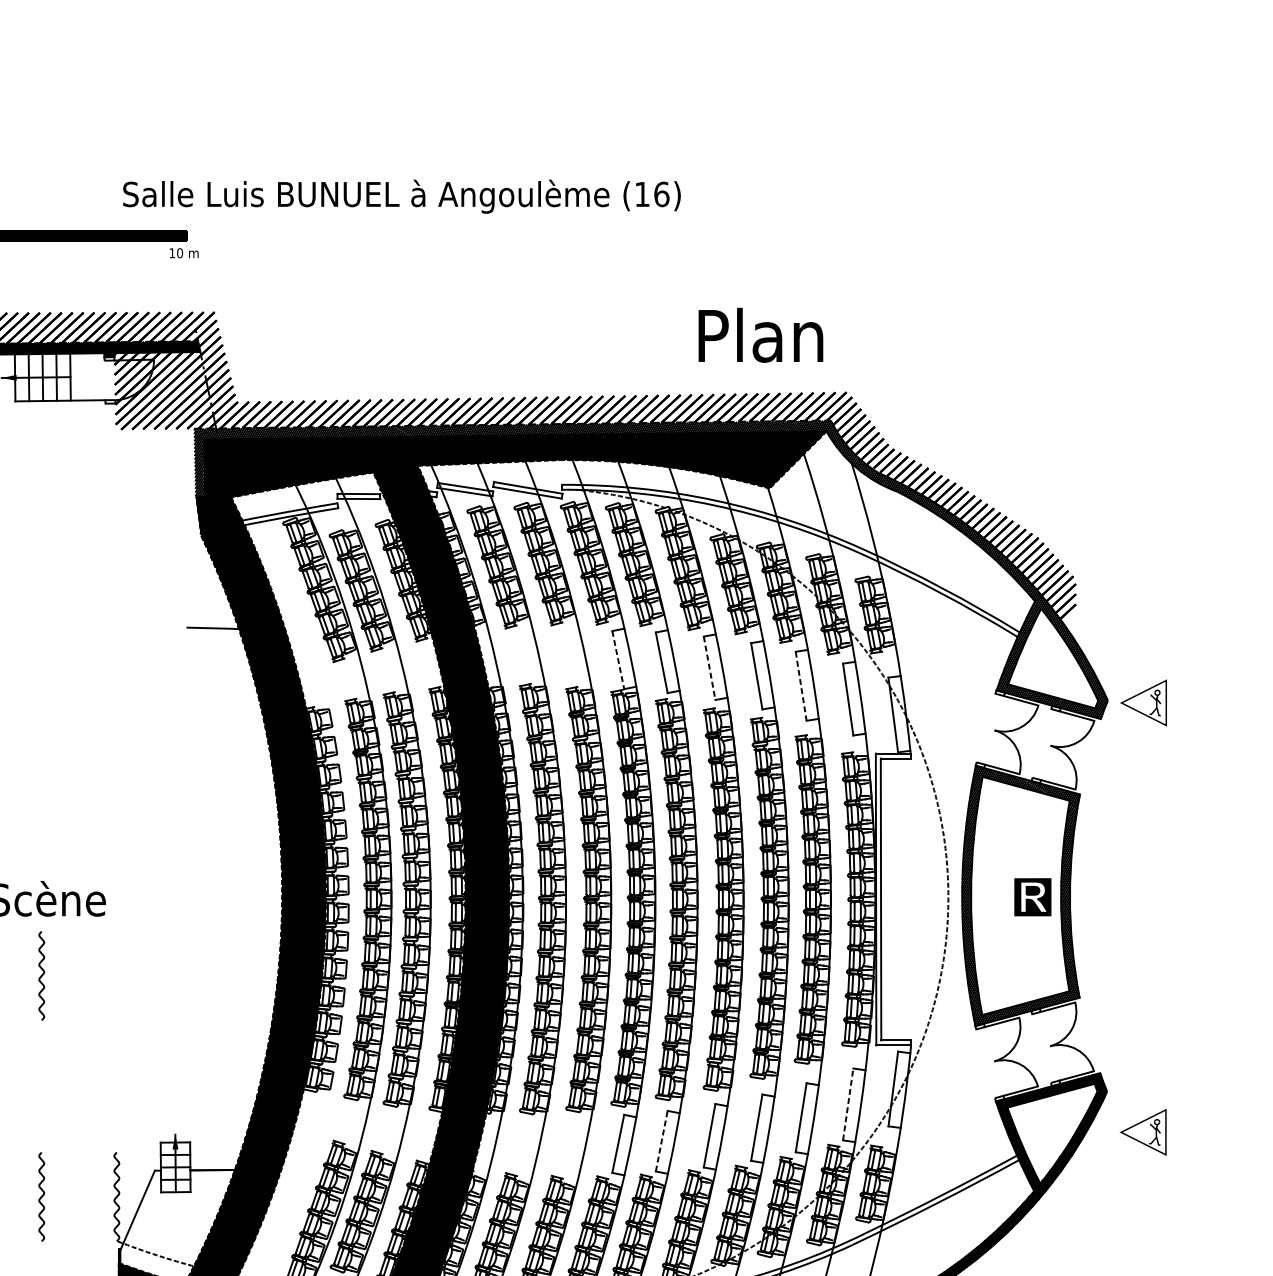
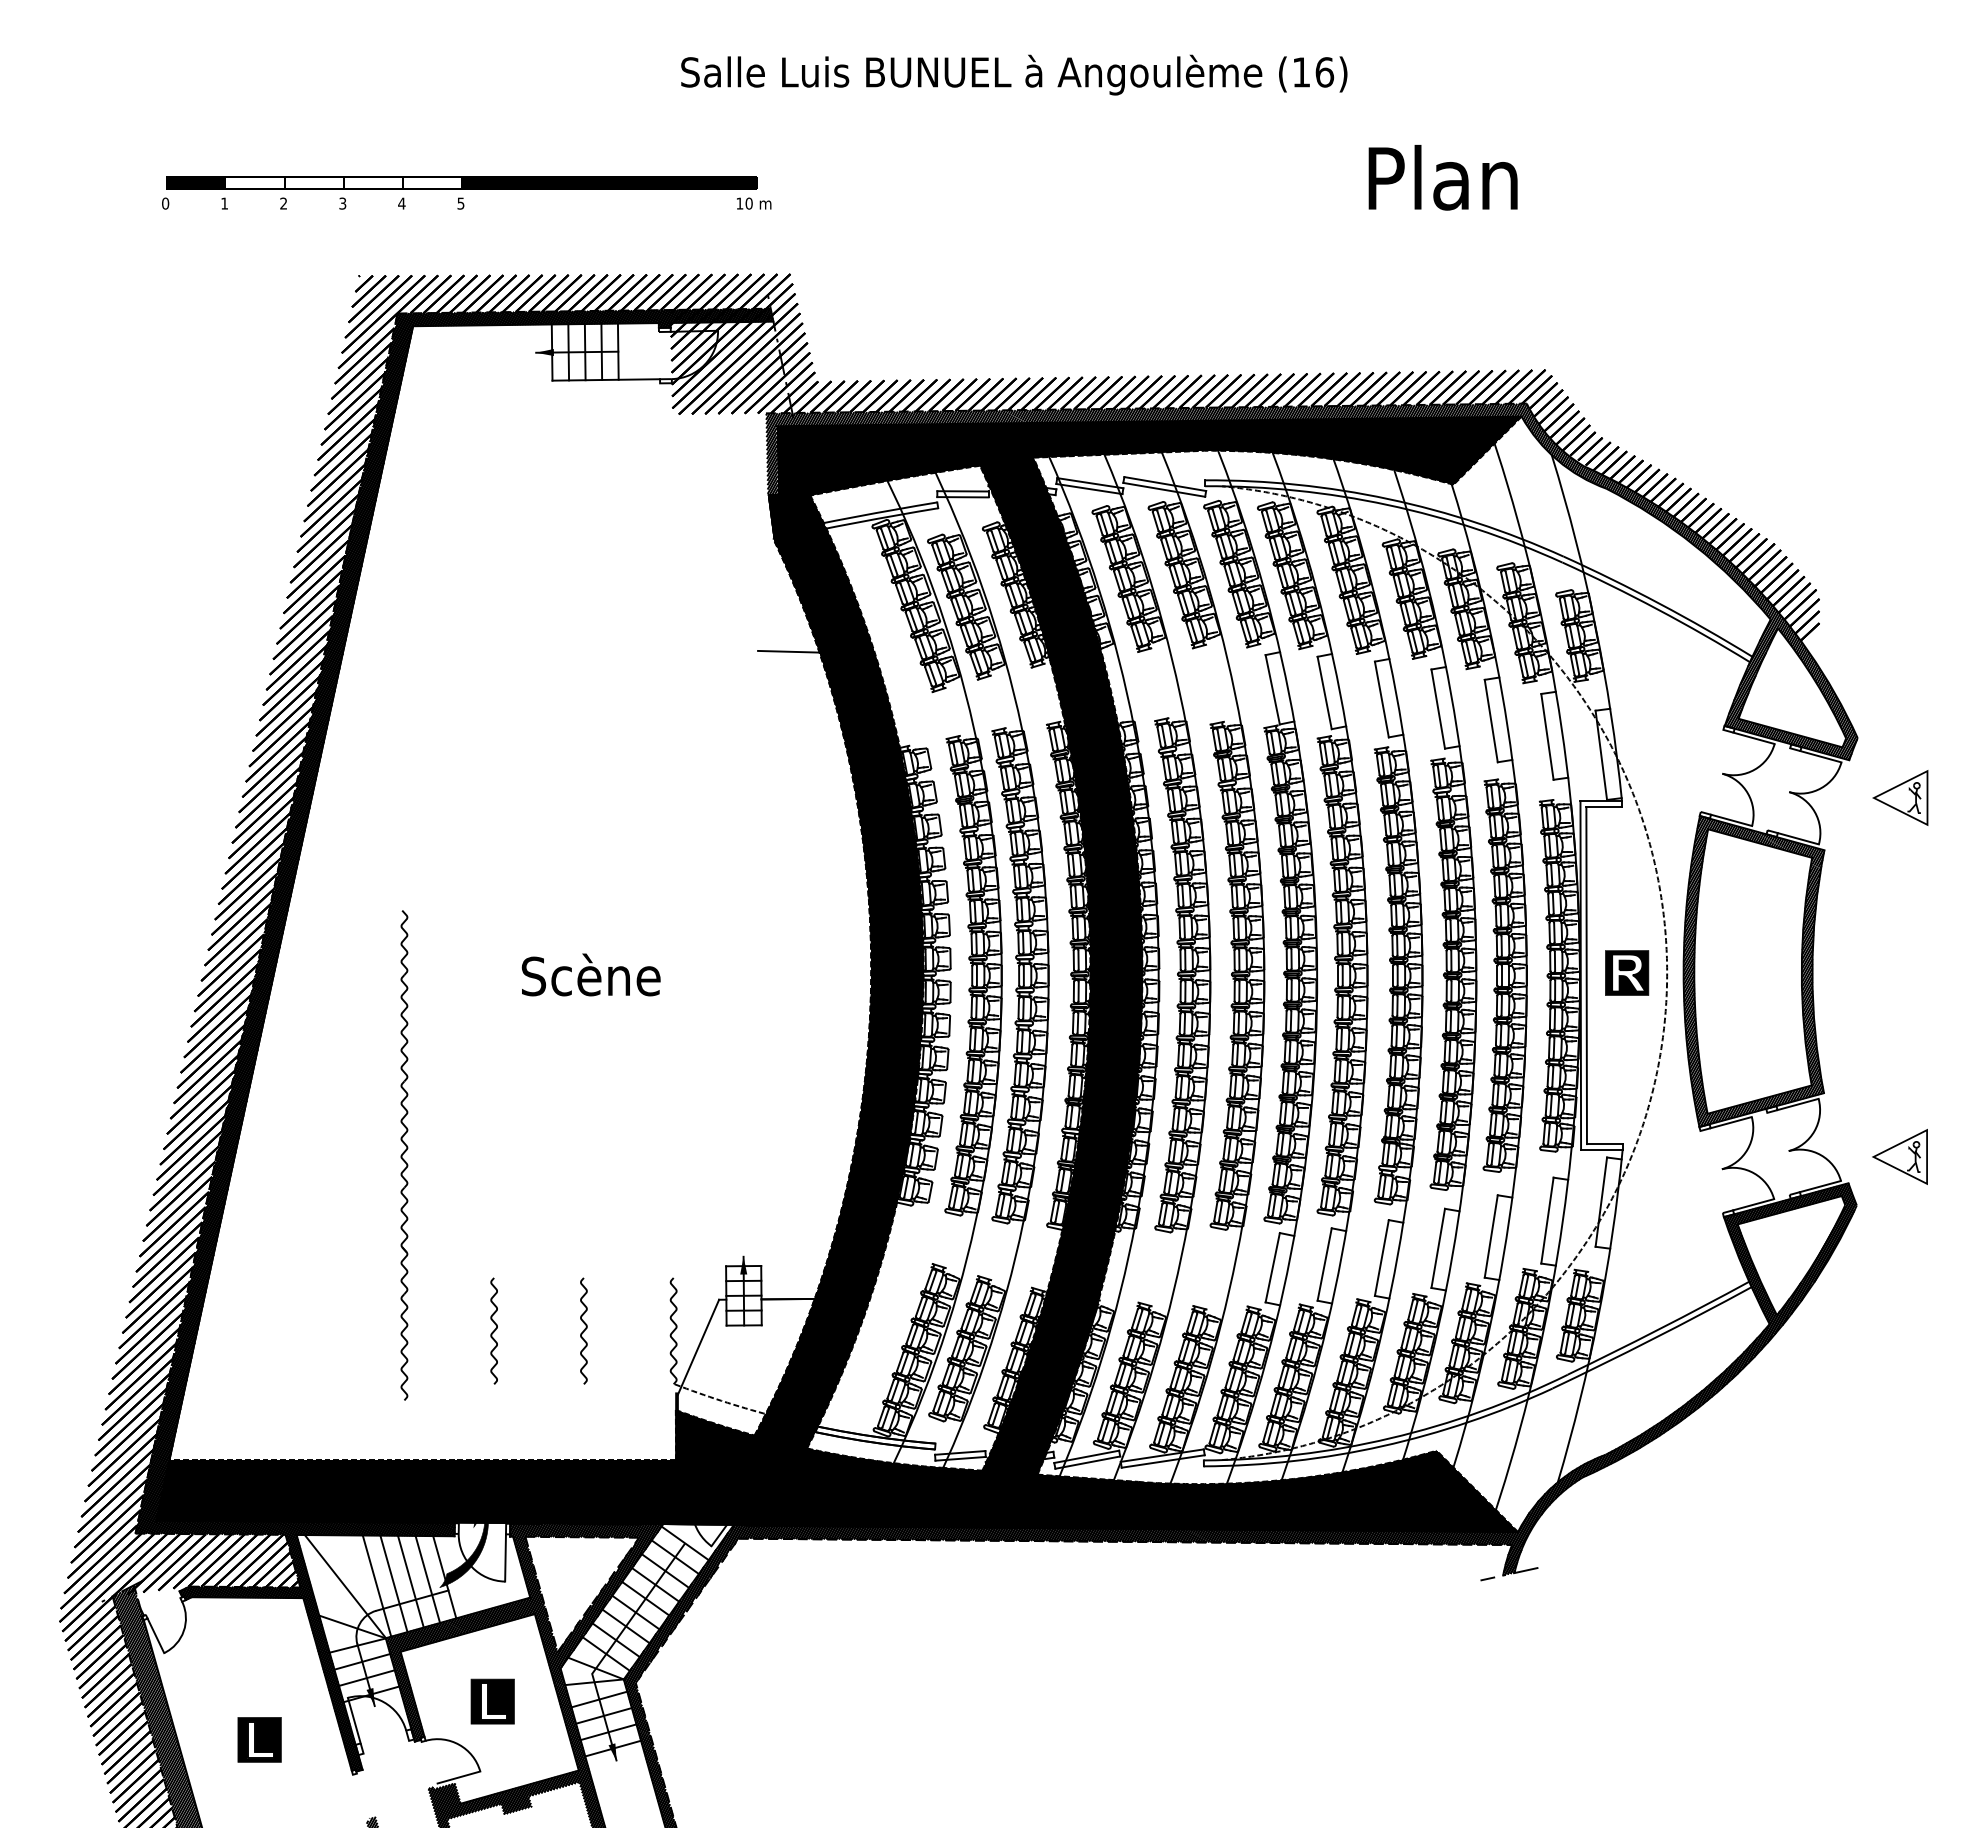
text: (402, 196) -> (1014, 74), moved
text: (760, 335) -> (1442, 177), moved
line: (618, 660) -> (1272, 690), dashed -> solid
line: (709, 668) -> (1381, 699), dashed -> solid
line: (801, 686) -> (1491, 721), dashed -> solid
part: (1143, 702) -> (1900, 797), moved
part: (1033, 896) -> (1627, 972), moved
curve: (41, 975) -> (583, 1066), removed
line: (848, 1104) -> (1547, 1220), dashed -> solid
part: (1142, 1131) -> (1899, 1156), moved
line: (661, 1141) -> (1324, 1264), dashed -> solid

